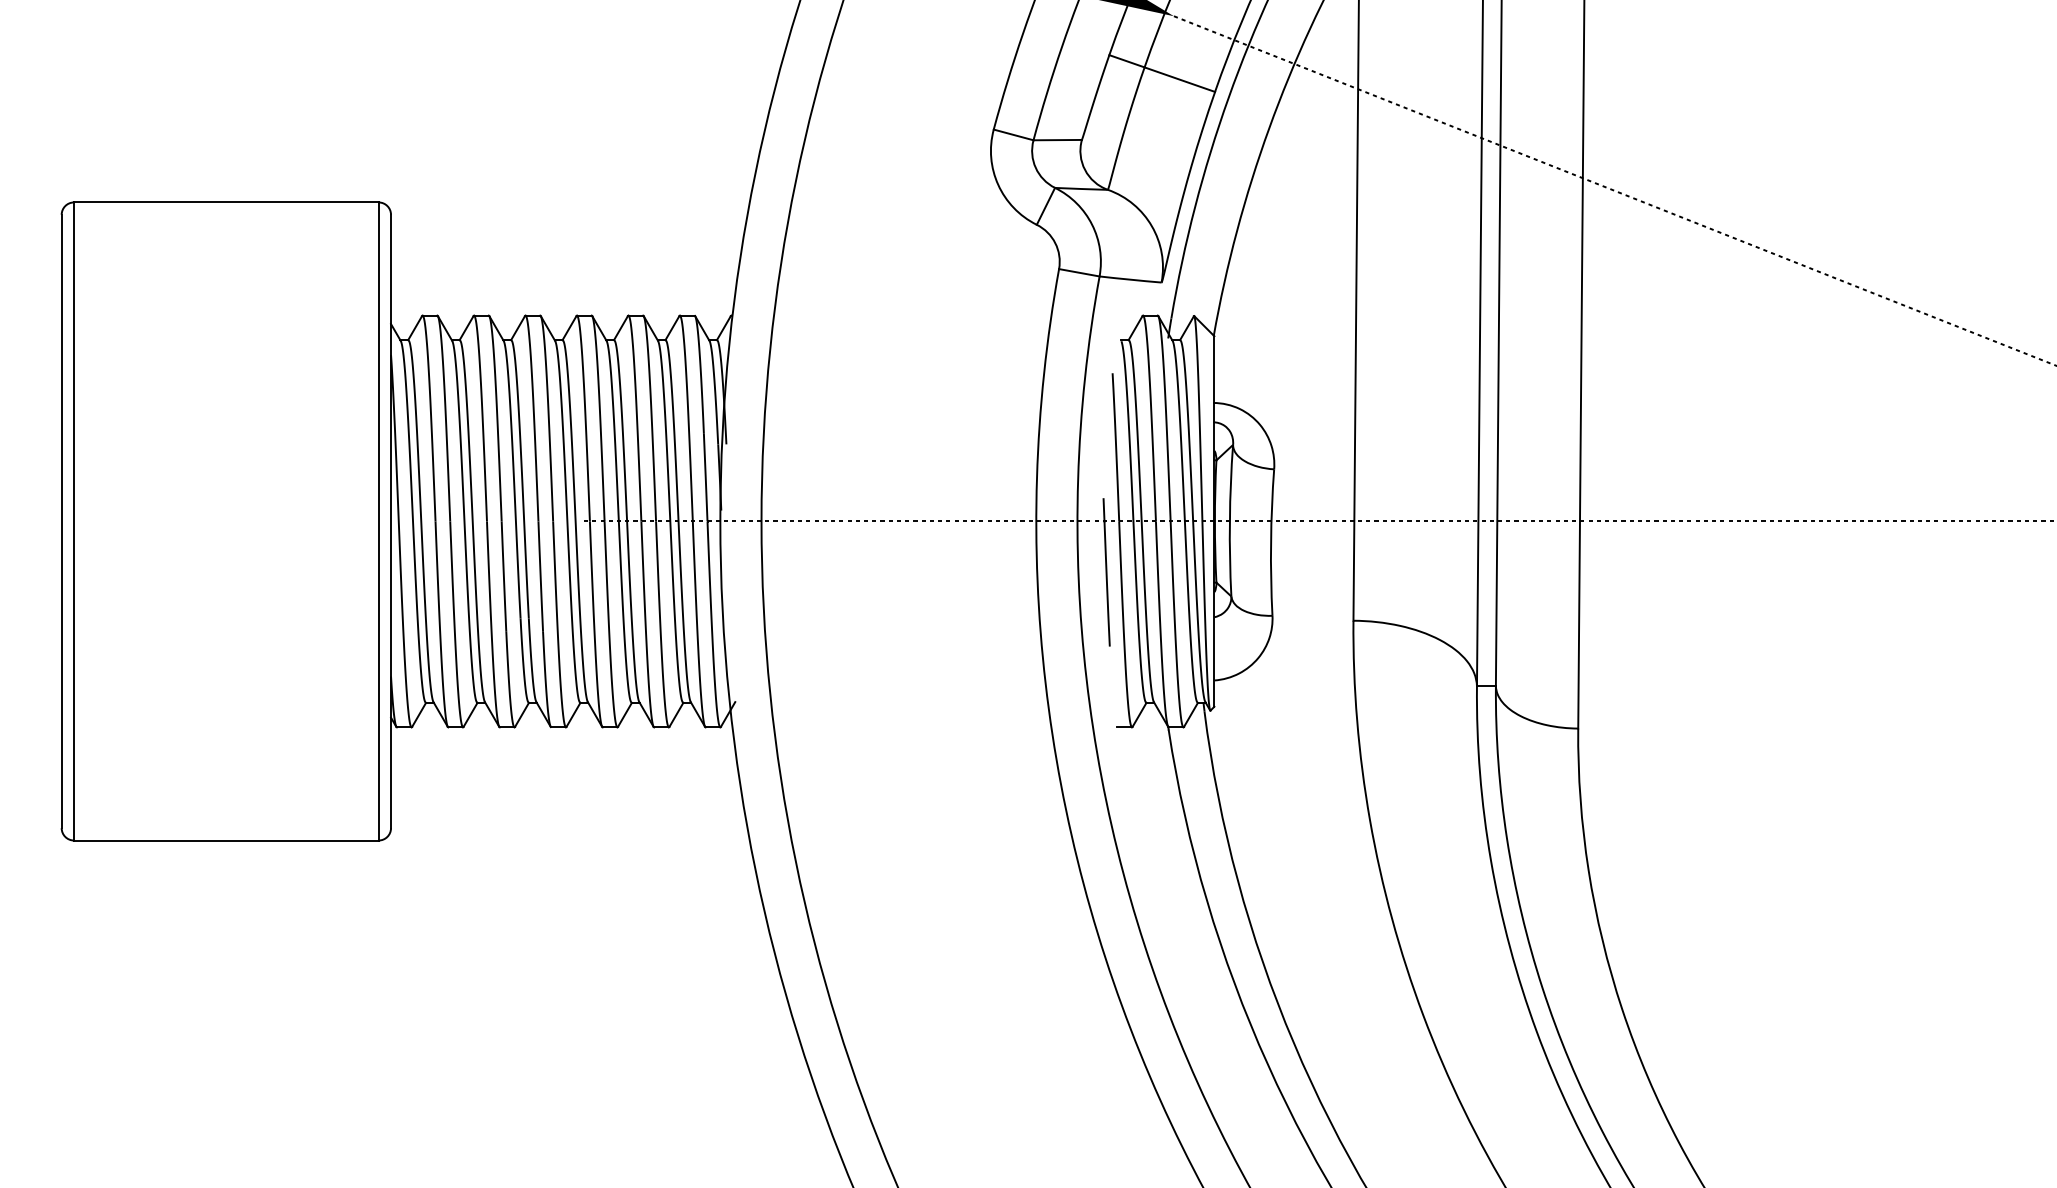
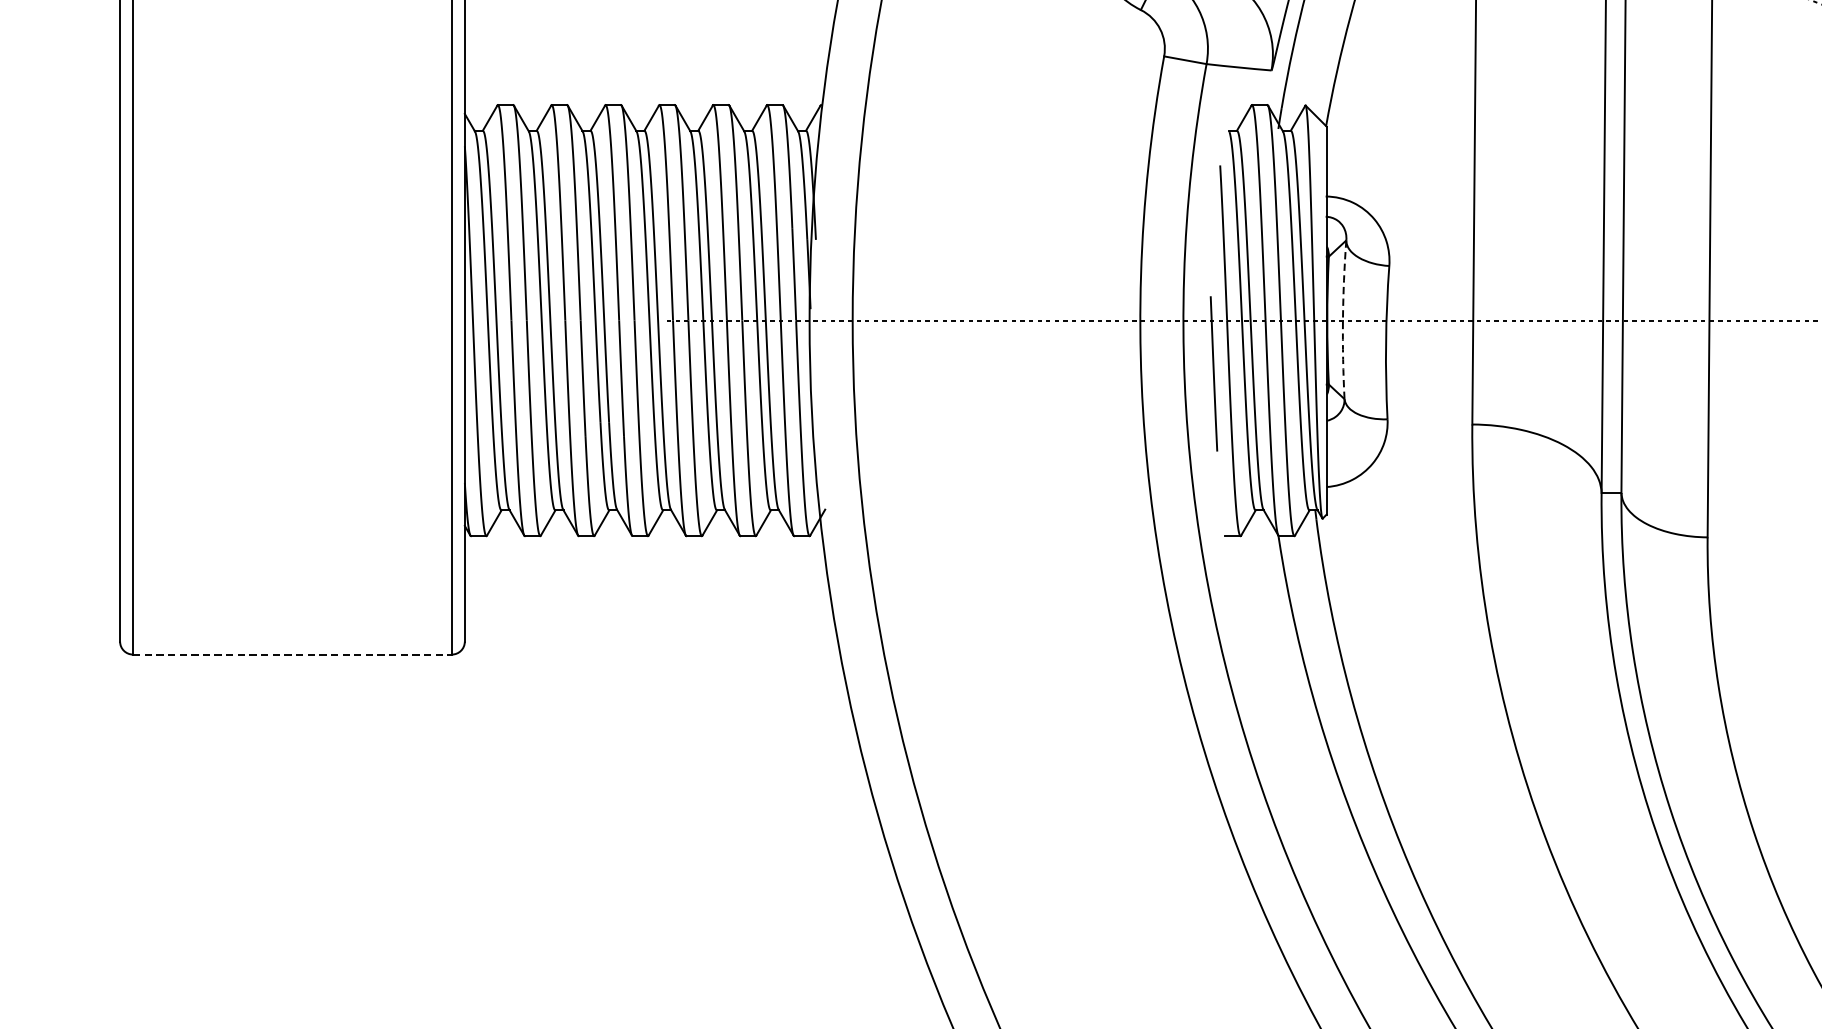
arc: (1229, 520) -> (1342, 319), solid -> dashed
line: (226, 840) -> (292, 654), solid -> dashed

